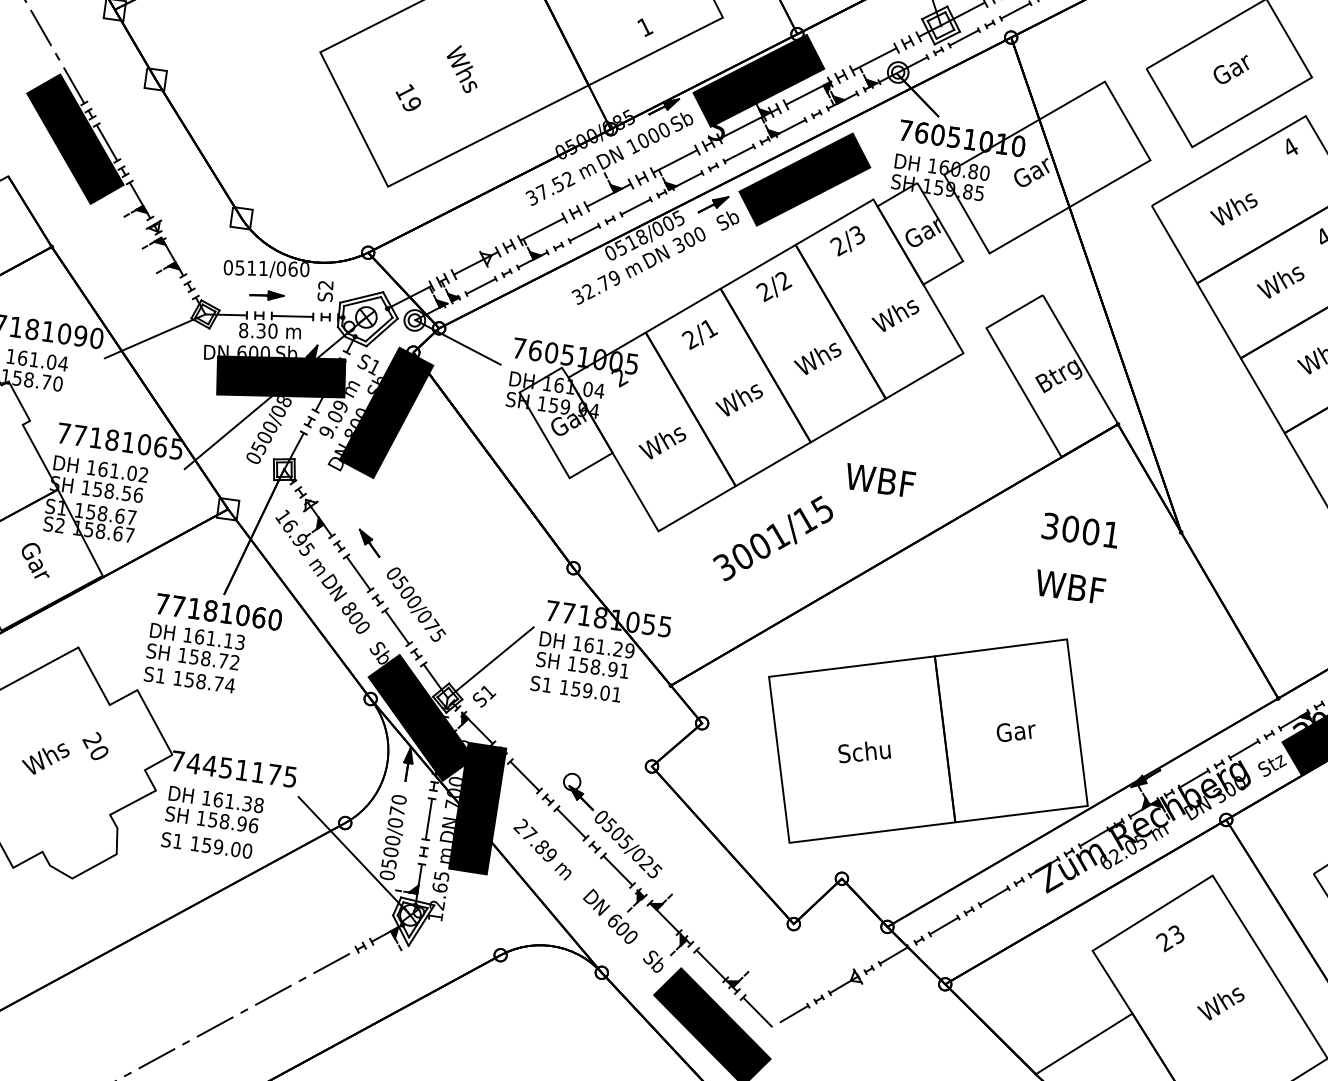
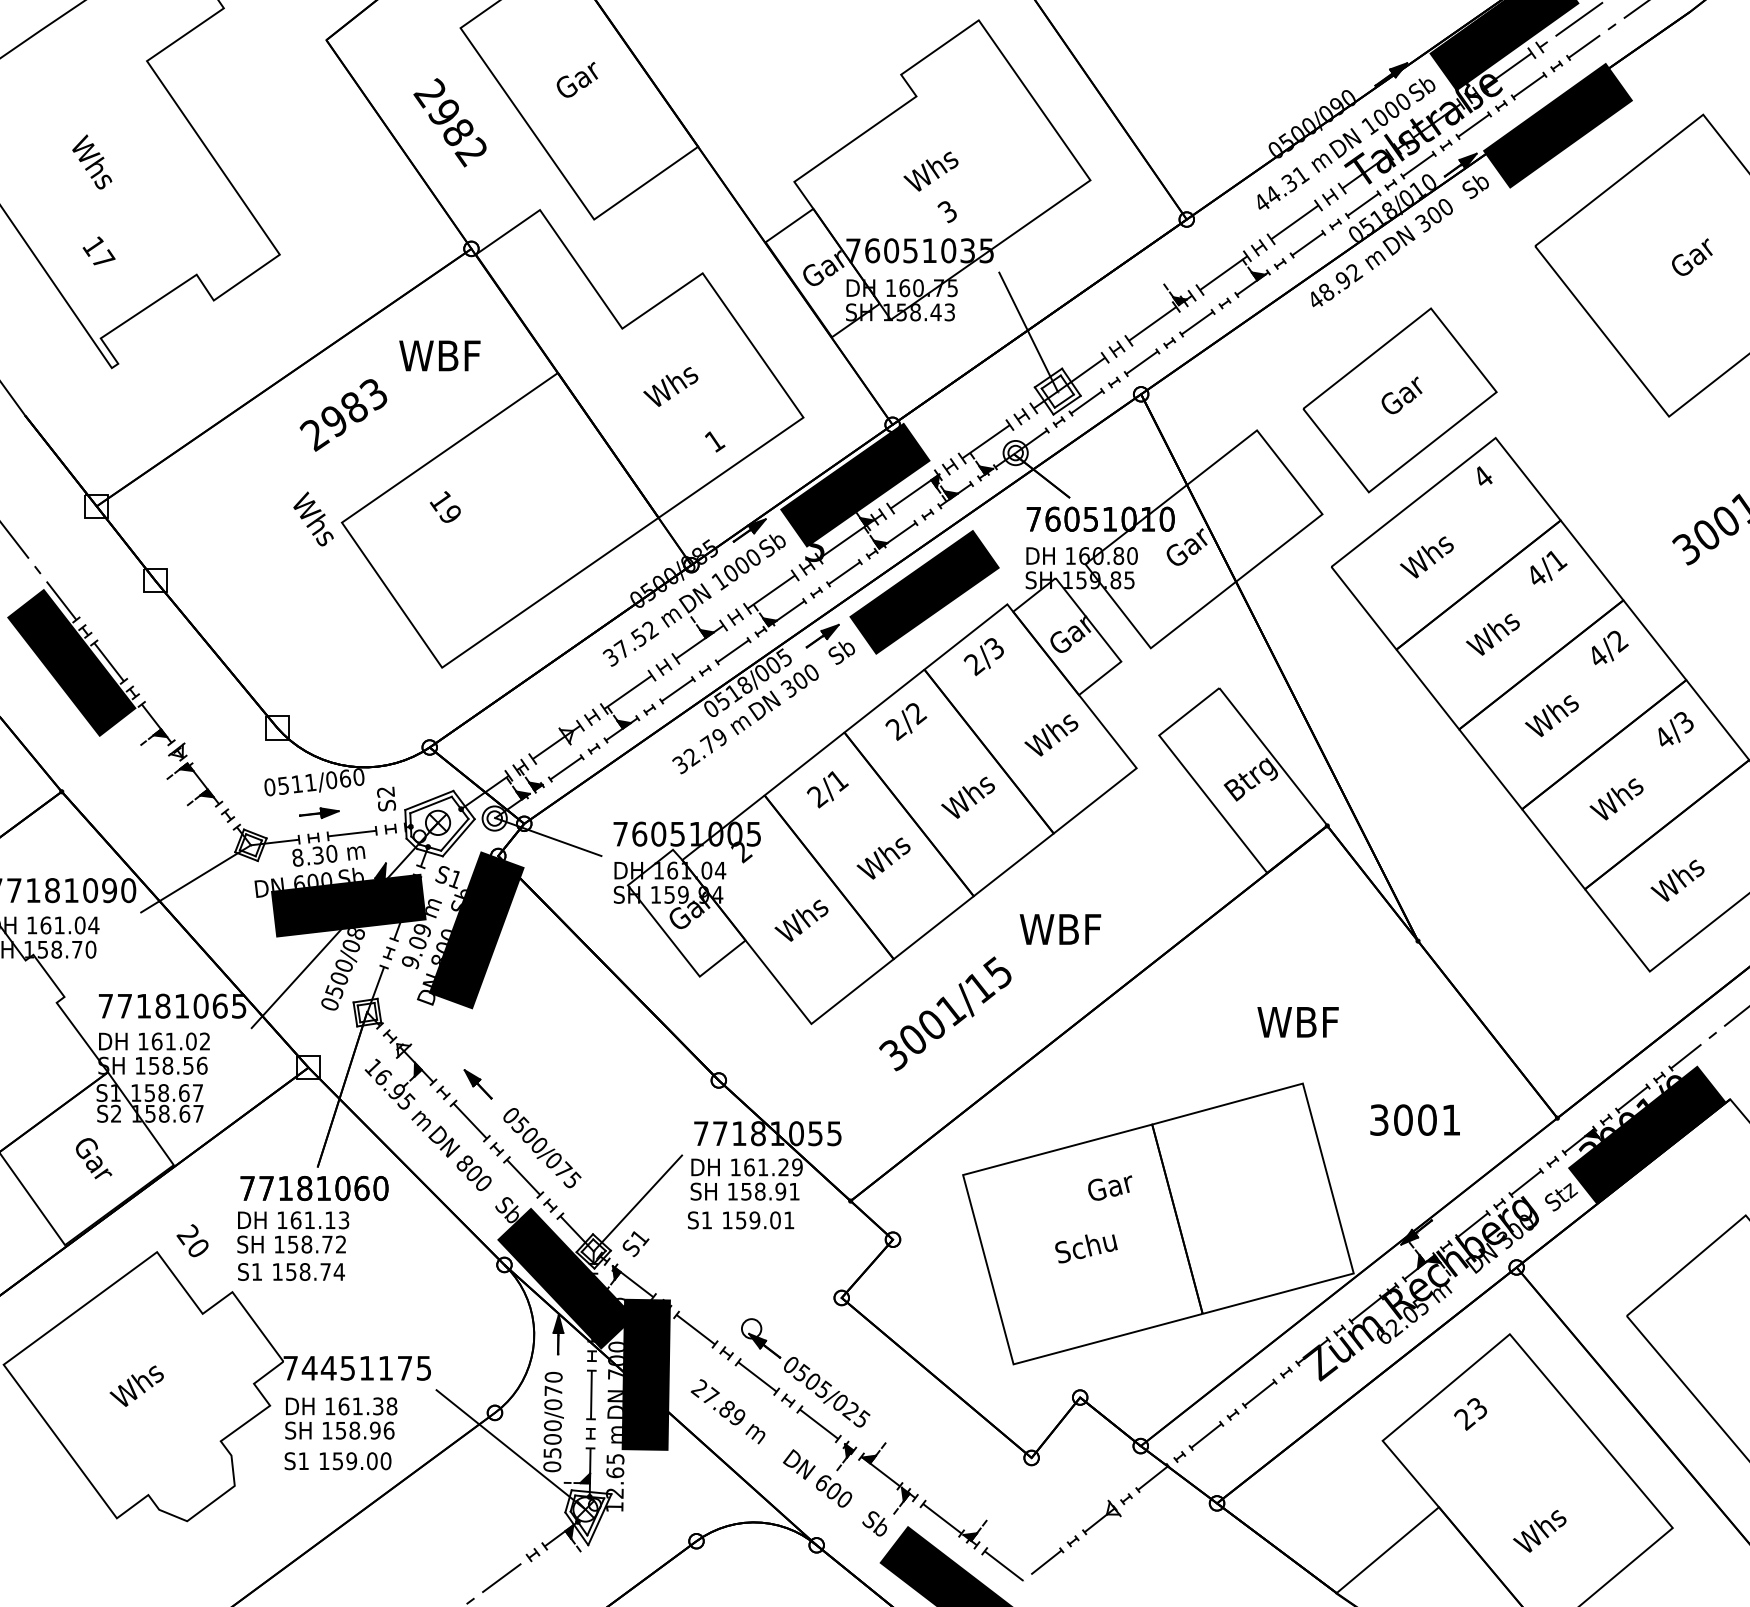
text: (462, 68) -> (313, 518), moved
text: (408, 97) -> (445, 506), moved
text: (1080, 529) -> (1414, 1119), moved
text: (1015, 732) -> (1110, 1187), moved
text: (95, 745) -> (192, 1240), moved
text: (1220, 1003) -> (1539, 1531), moved

